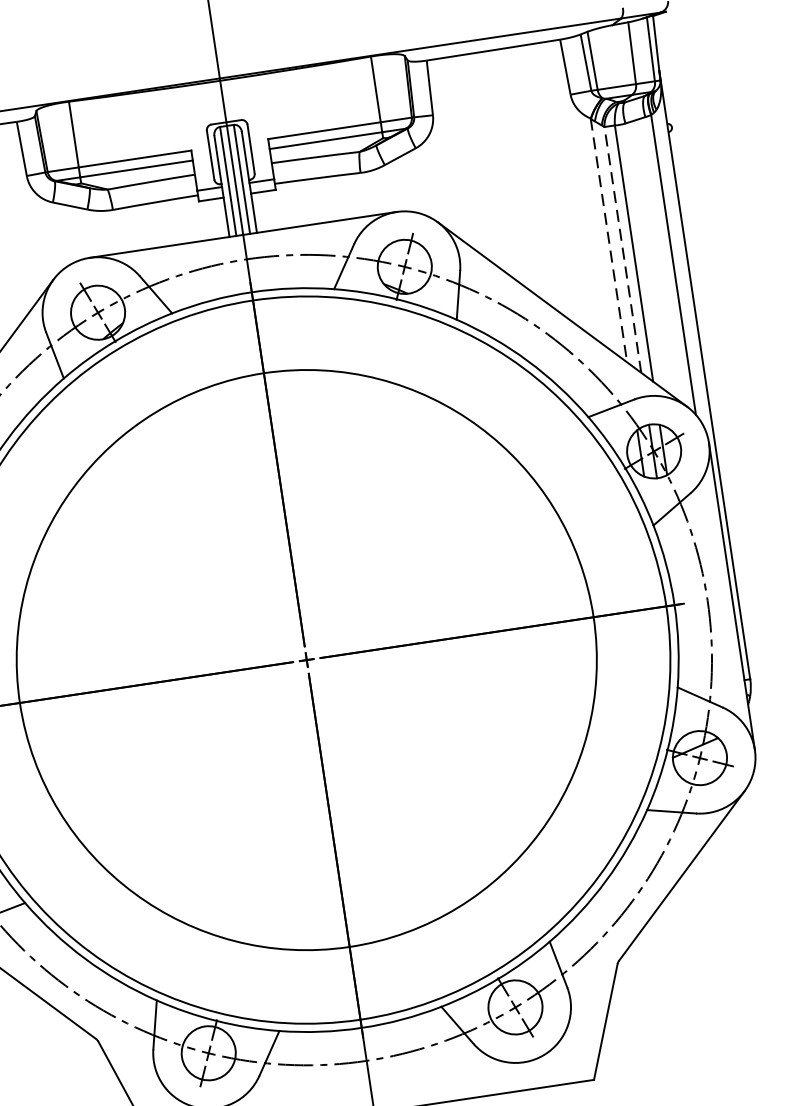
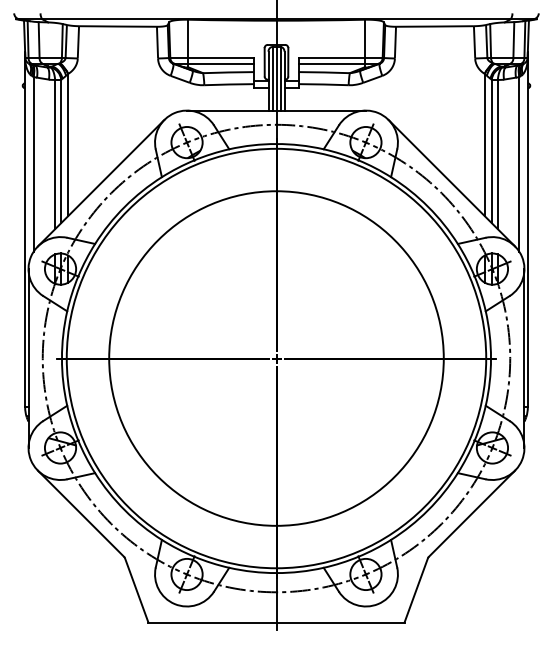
line: (608, 241) -> (484, 145), dashed -> solid
line: (622, 249) -> (491, 151), dashed -> solid

